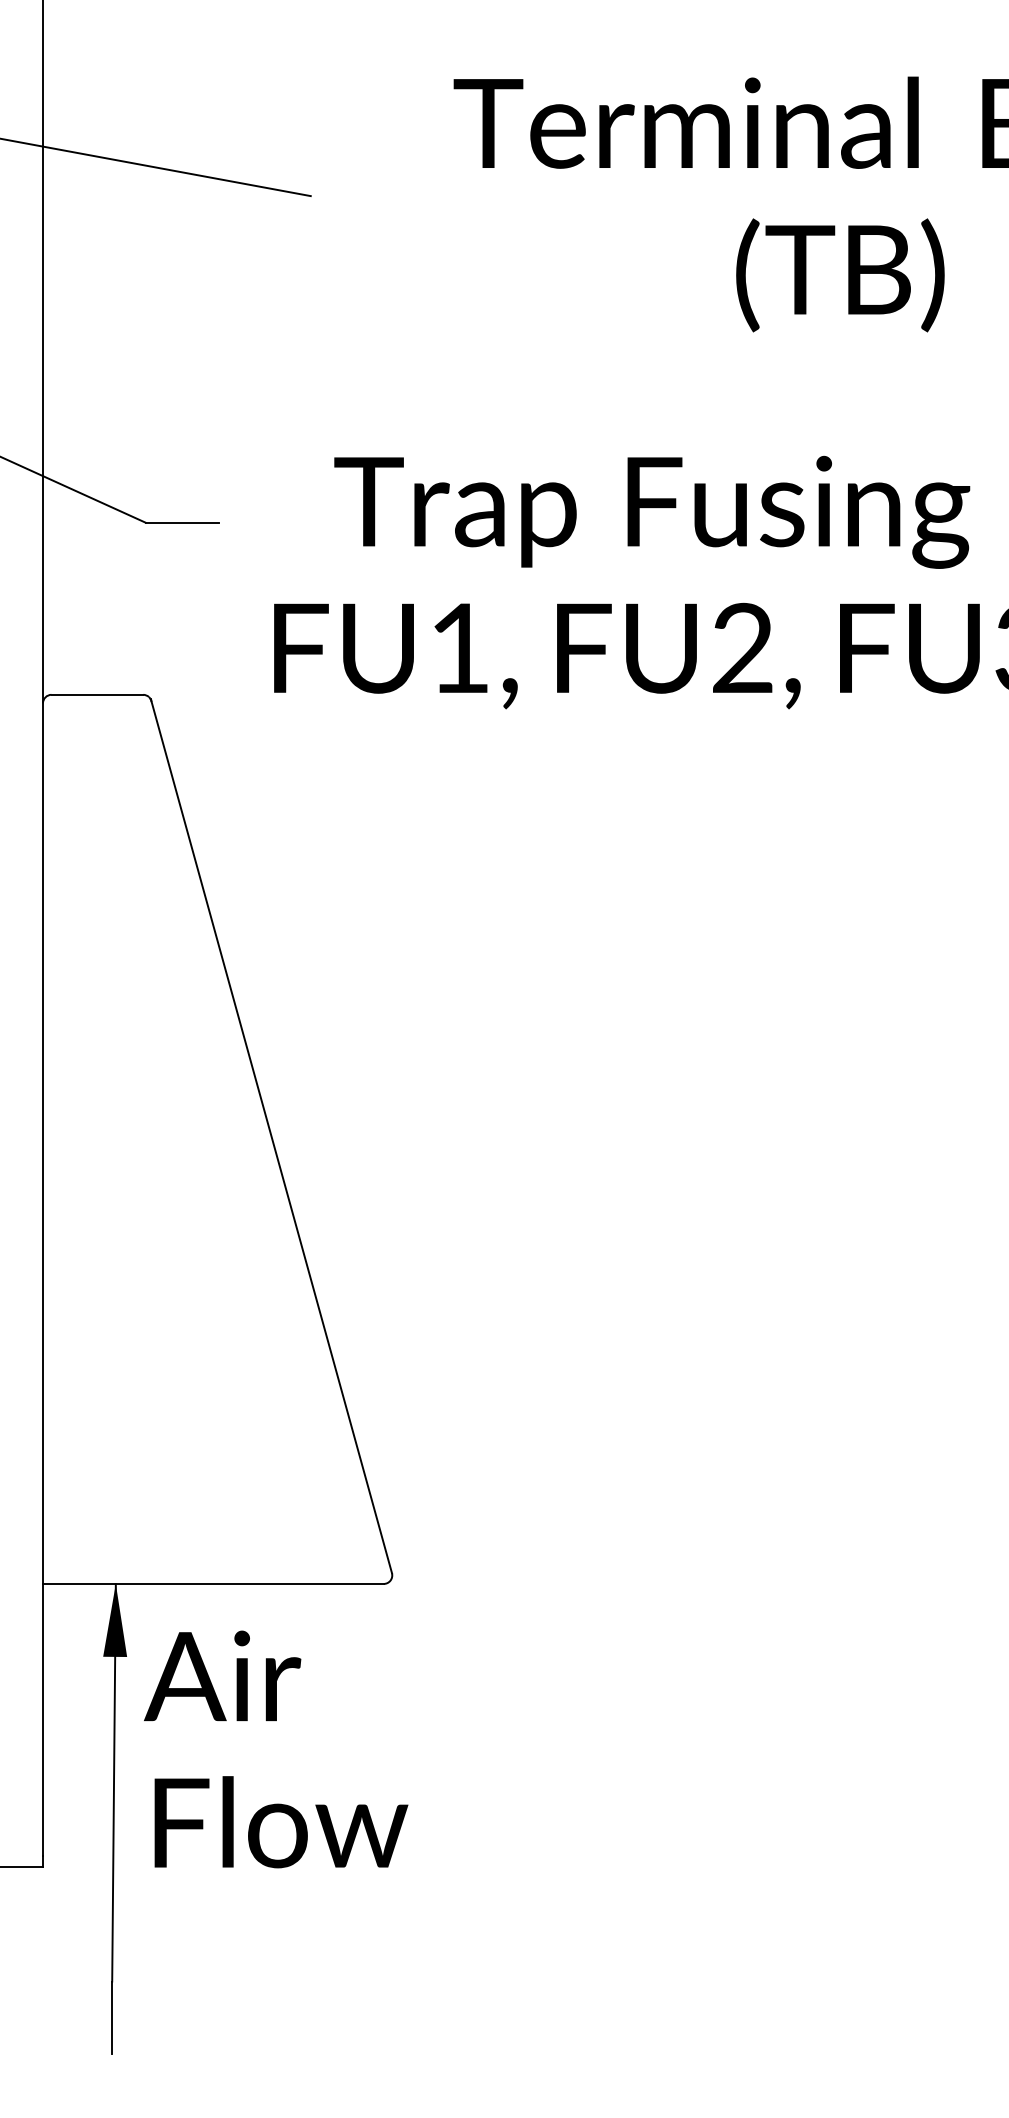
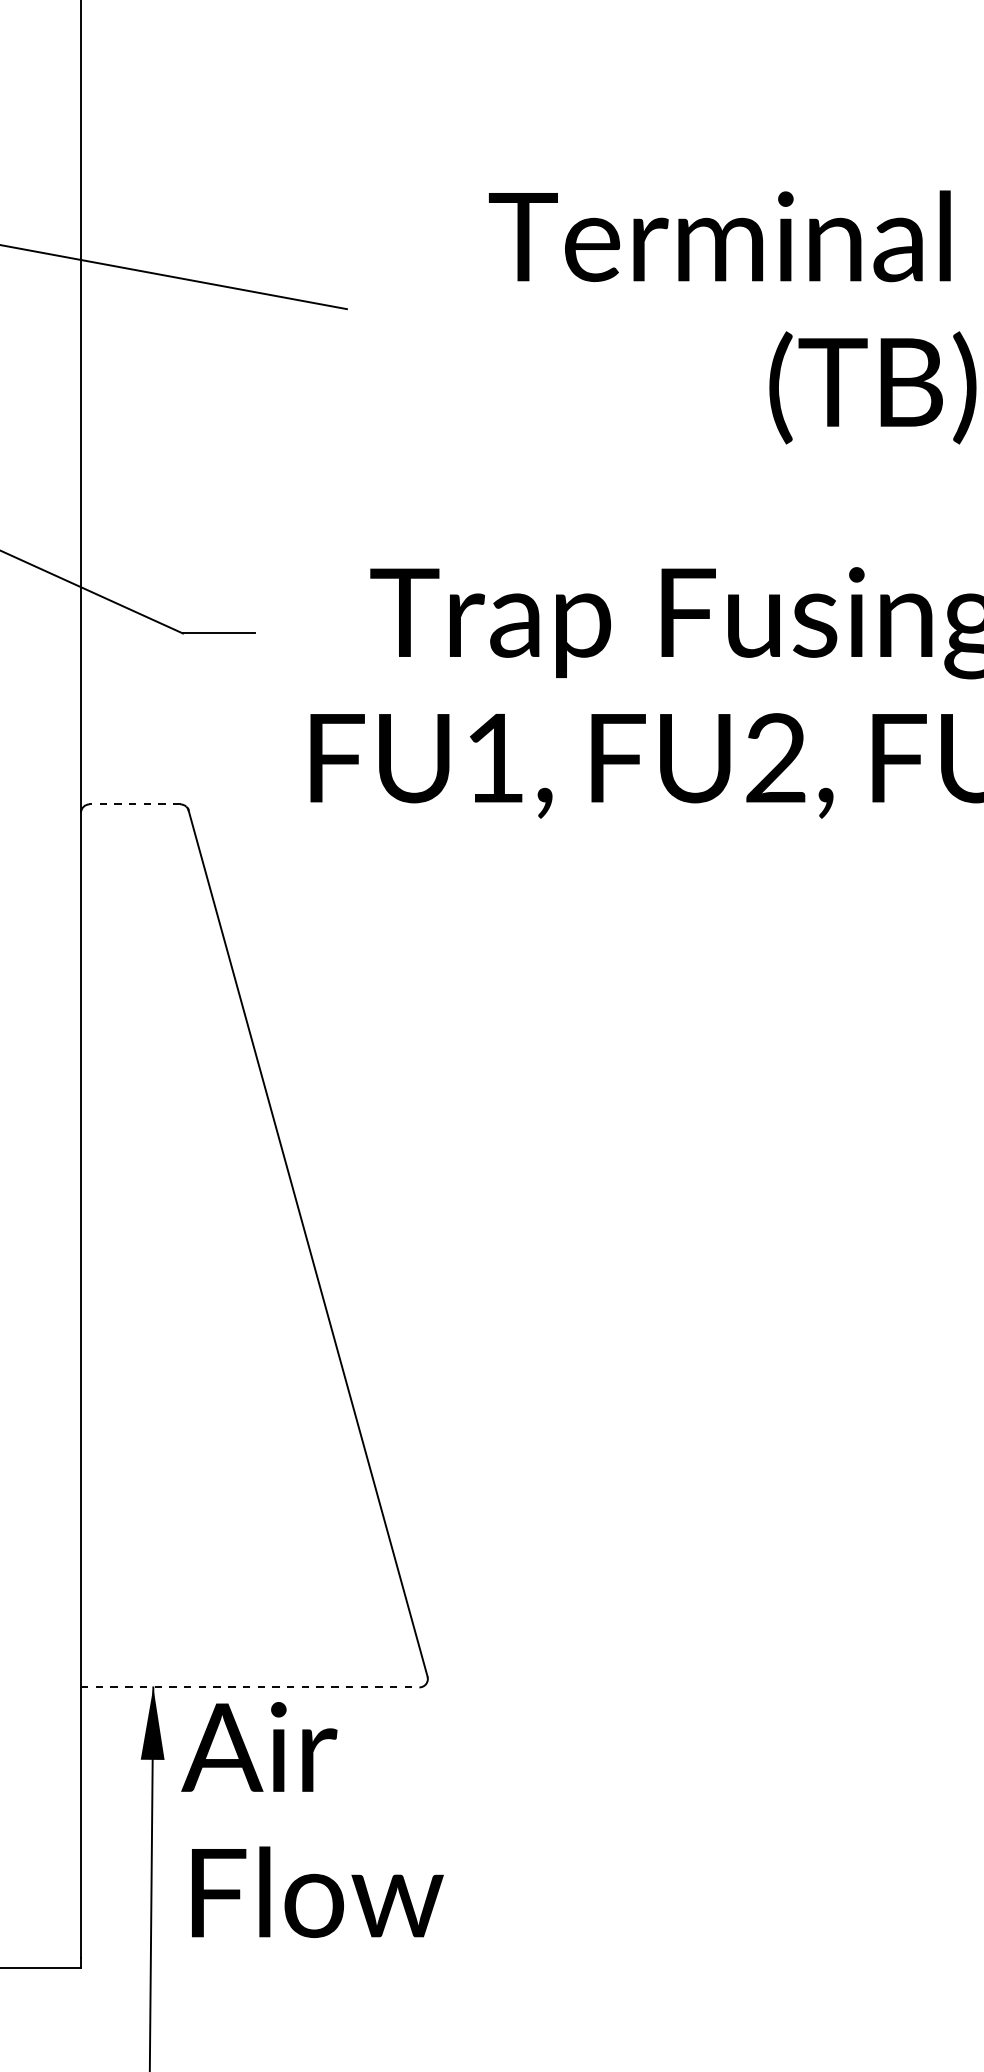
line: (97, 694) -> (135, 804), solid -> dashed
line: (213, 1583) -> (250, 1686), solid -> dashed
text: (276, 1749) -> (312, 1820), moved

